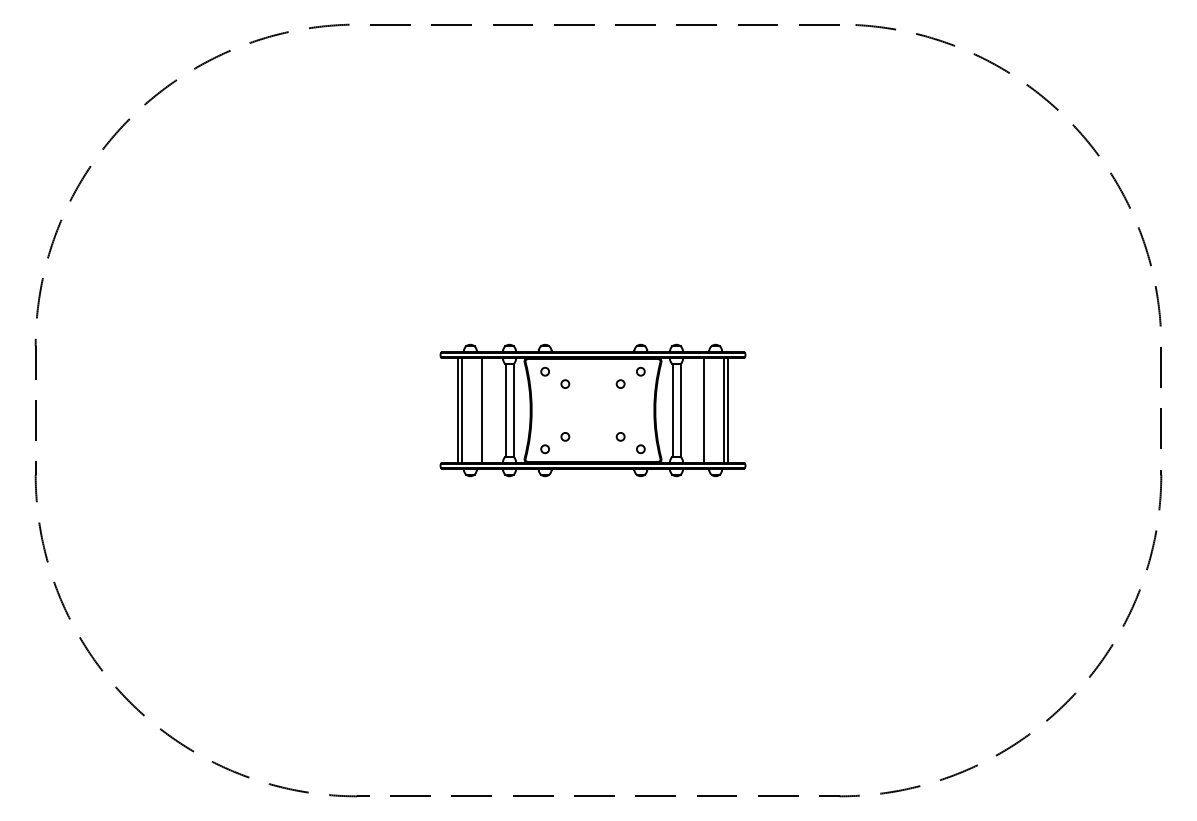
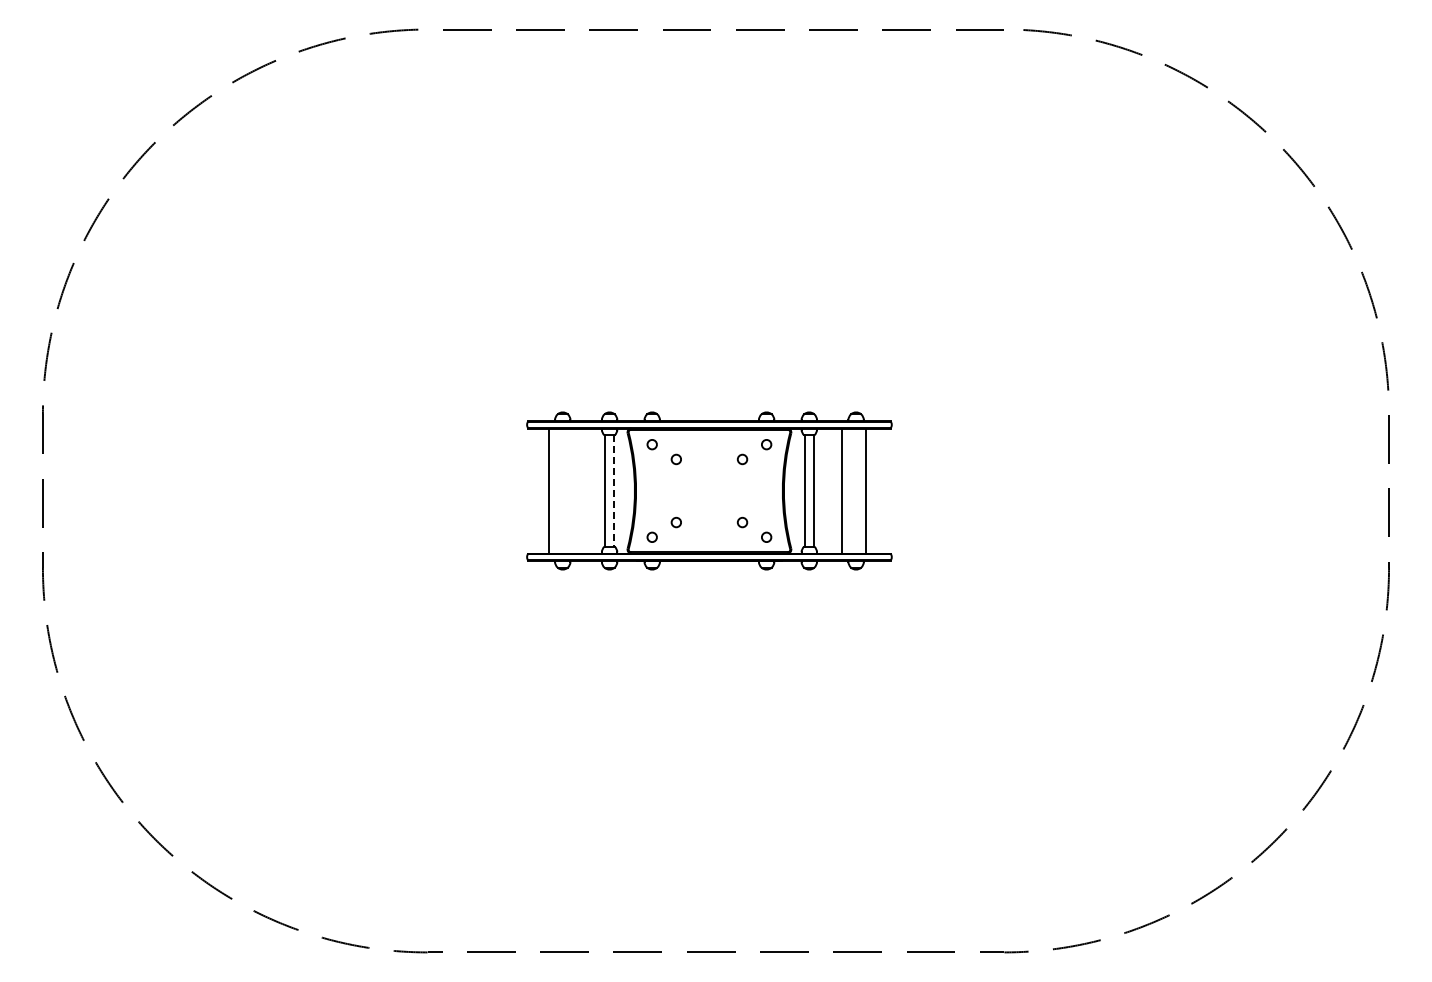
line: (461, 410) -> (552, 490), removed
line: (482, 410) -> (577, 490), removed
line: (513, 410) -> (614, 491), solid -> dashed
line: (727, 410) -> (870, 490), removed

